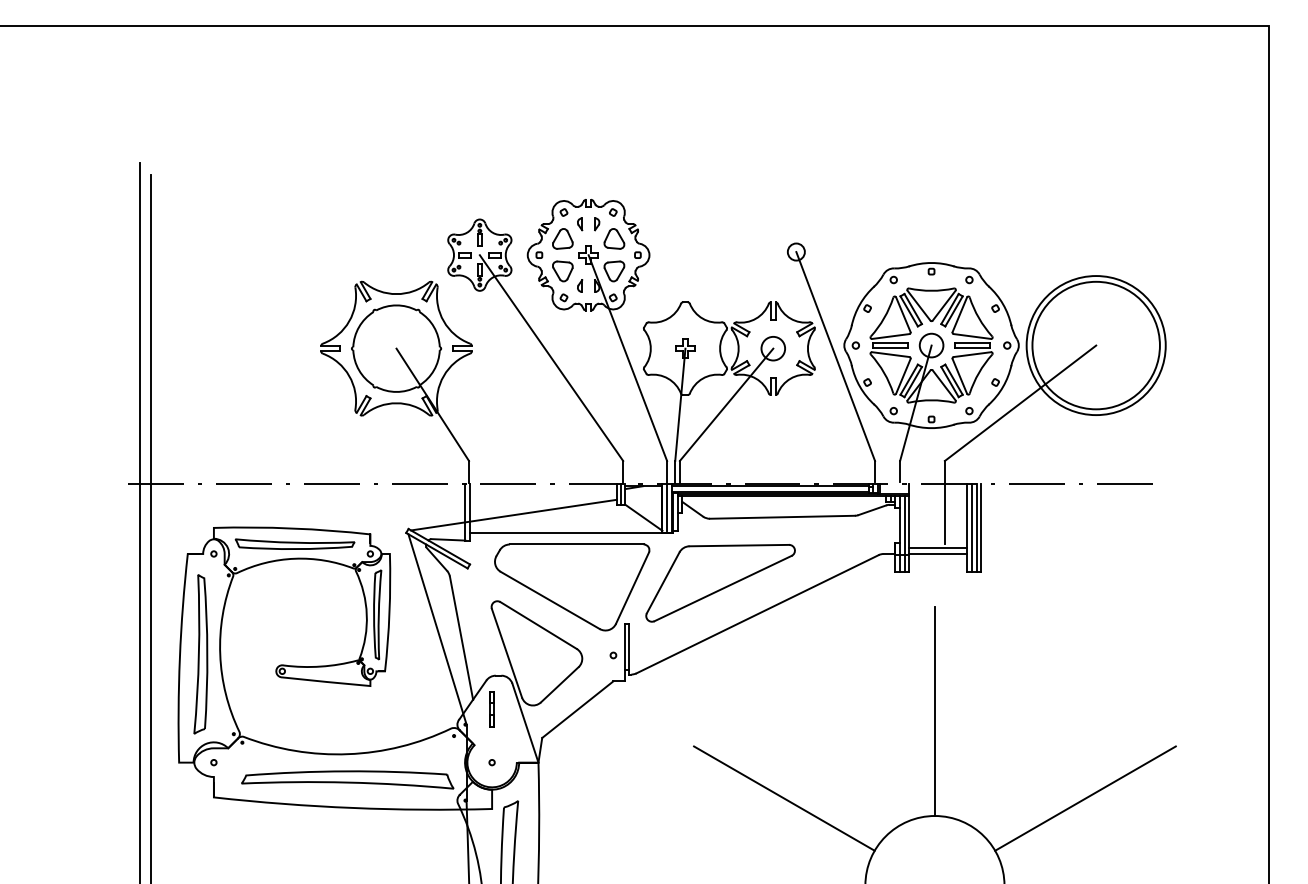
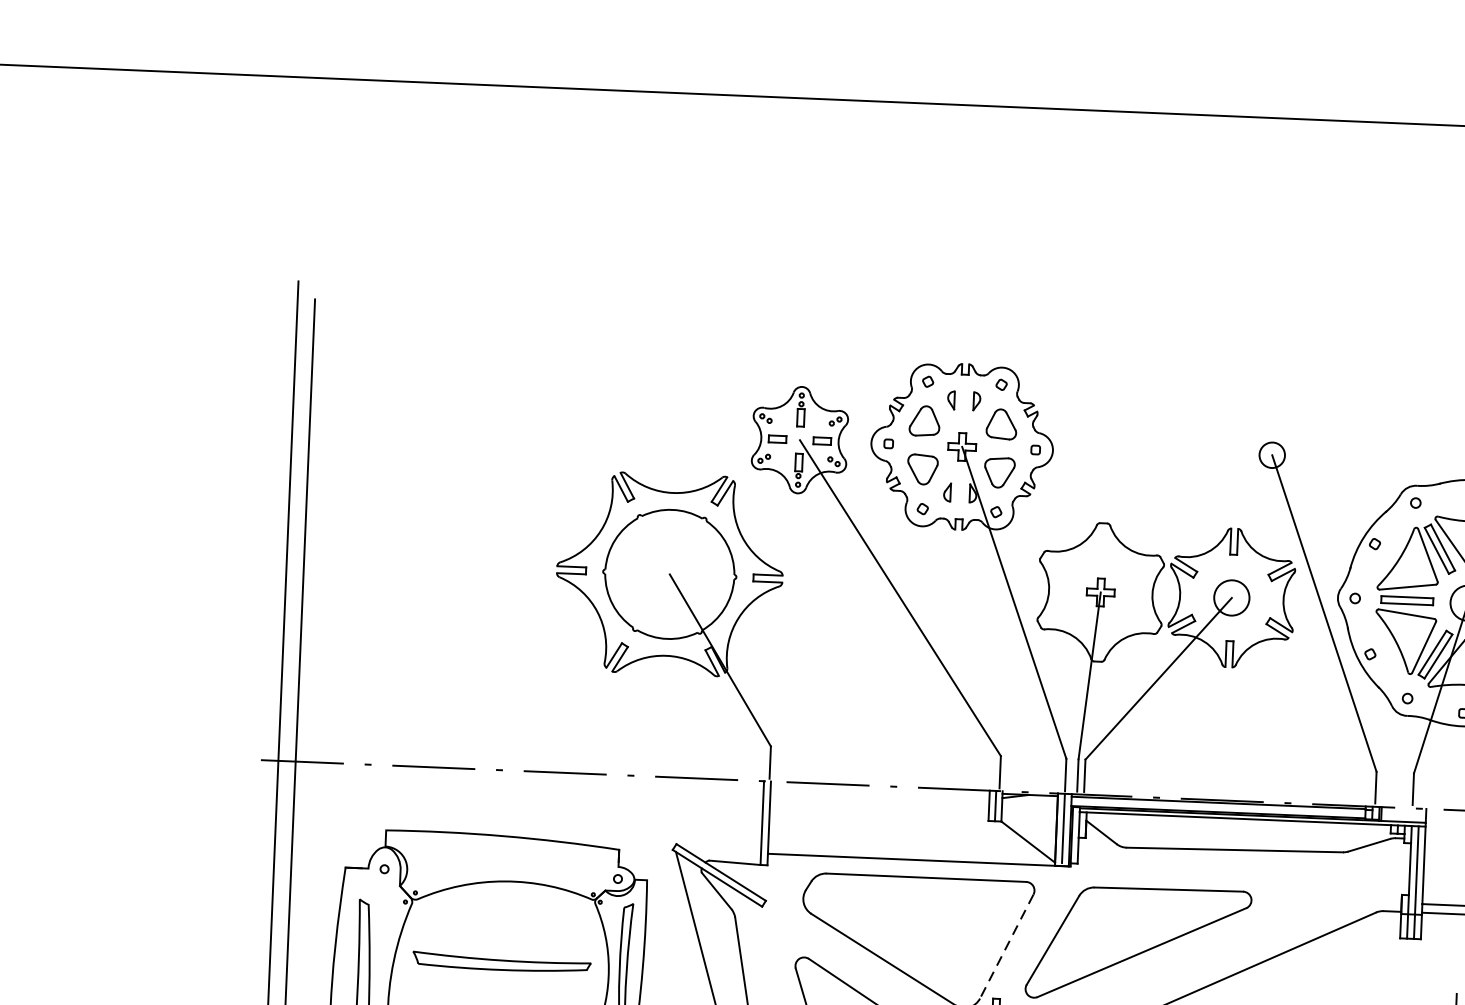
line: (513, 514) -> (833, 829), removed
part: (294, 543) -> (501, 961), moved
line: (632, 588) -> (1006, 946), solid -> dashed

